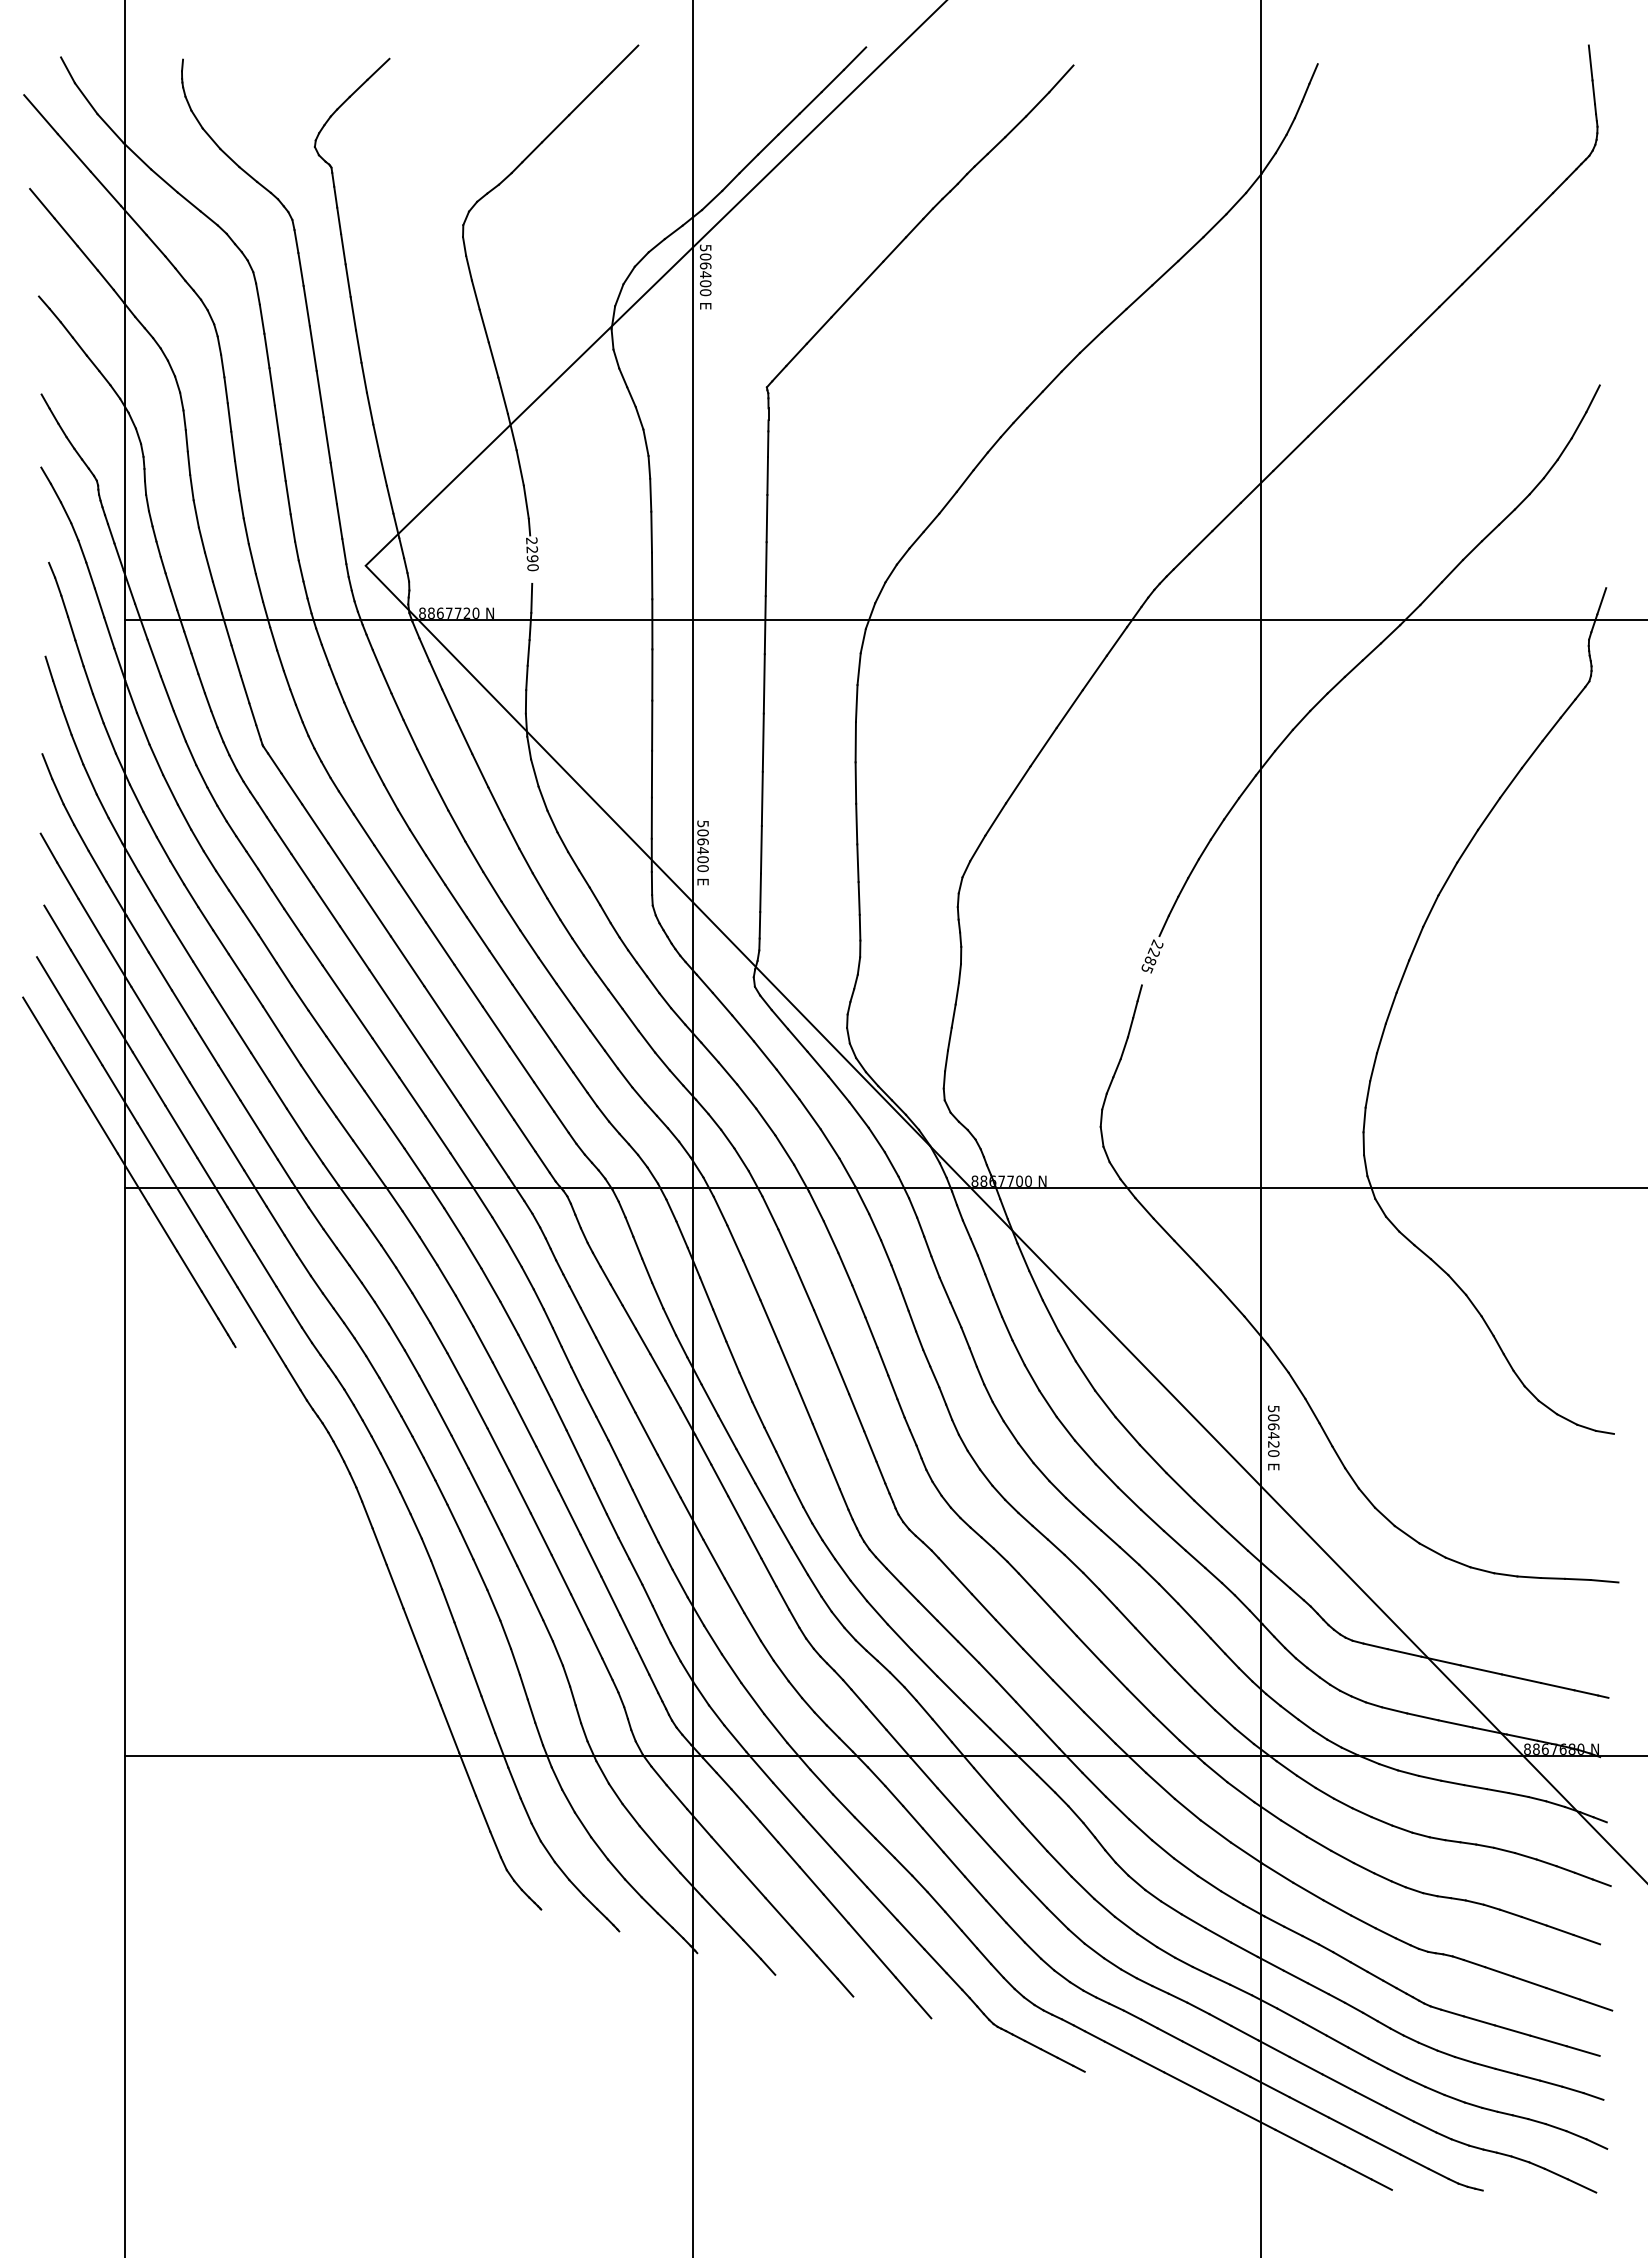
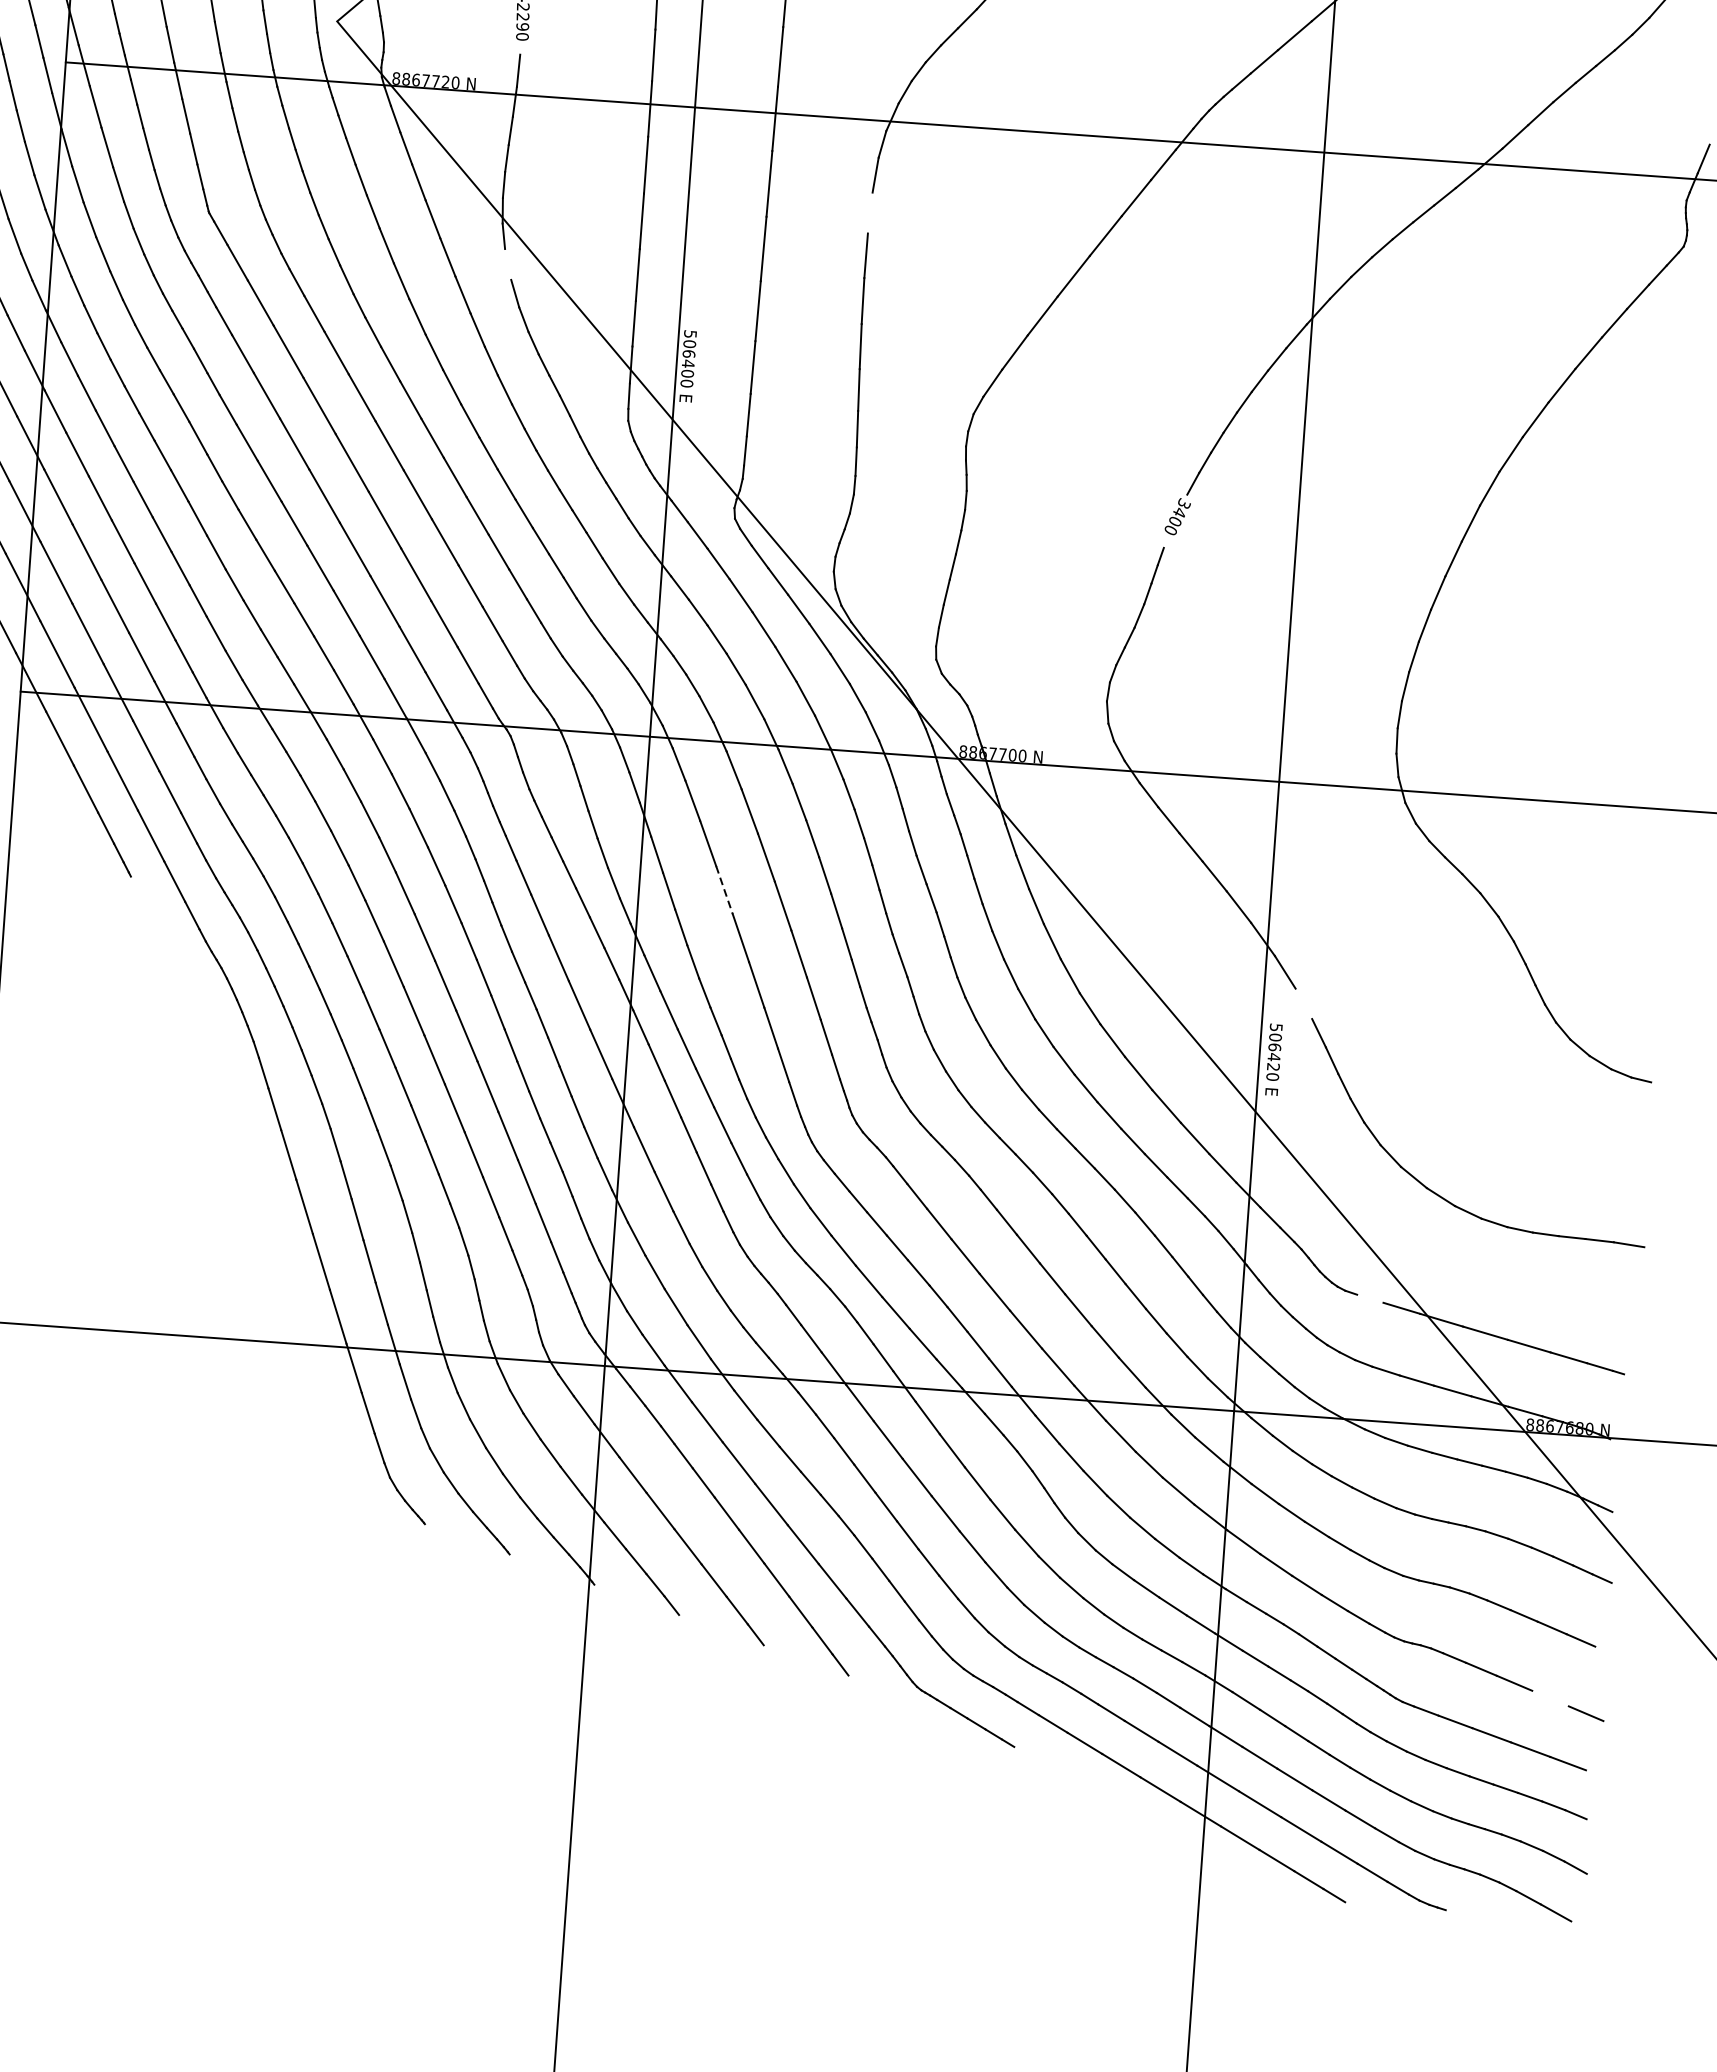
line: (856, 703) -> (870, 212), removed
line: (534, 772) -> (507, 263), removed
text: (1152, 956) -> (1177, 516), 2285 -> 3400
line: (769, 1320) -> (724, 889), solid -> dashed
line: (1296, 1385) -> (1303, 1003), removed
line: (1375, 1646) -> (1370, 1298), removed
line: (1563, 1993) -> (1550, 1698), removed

